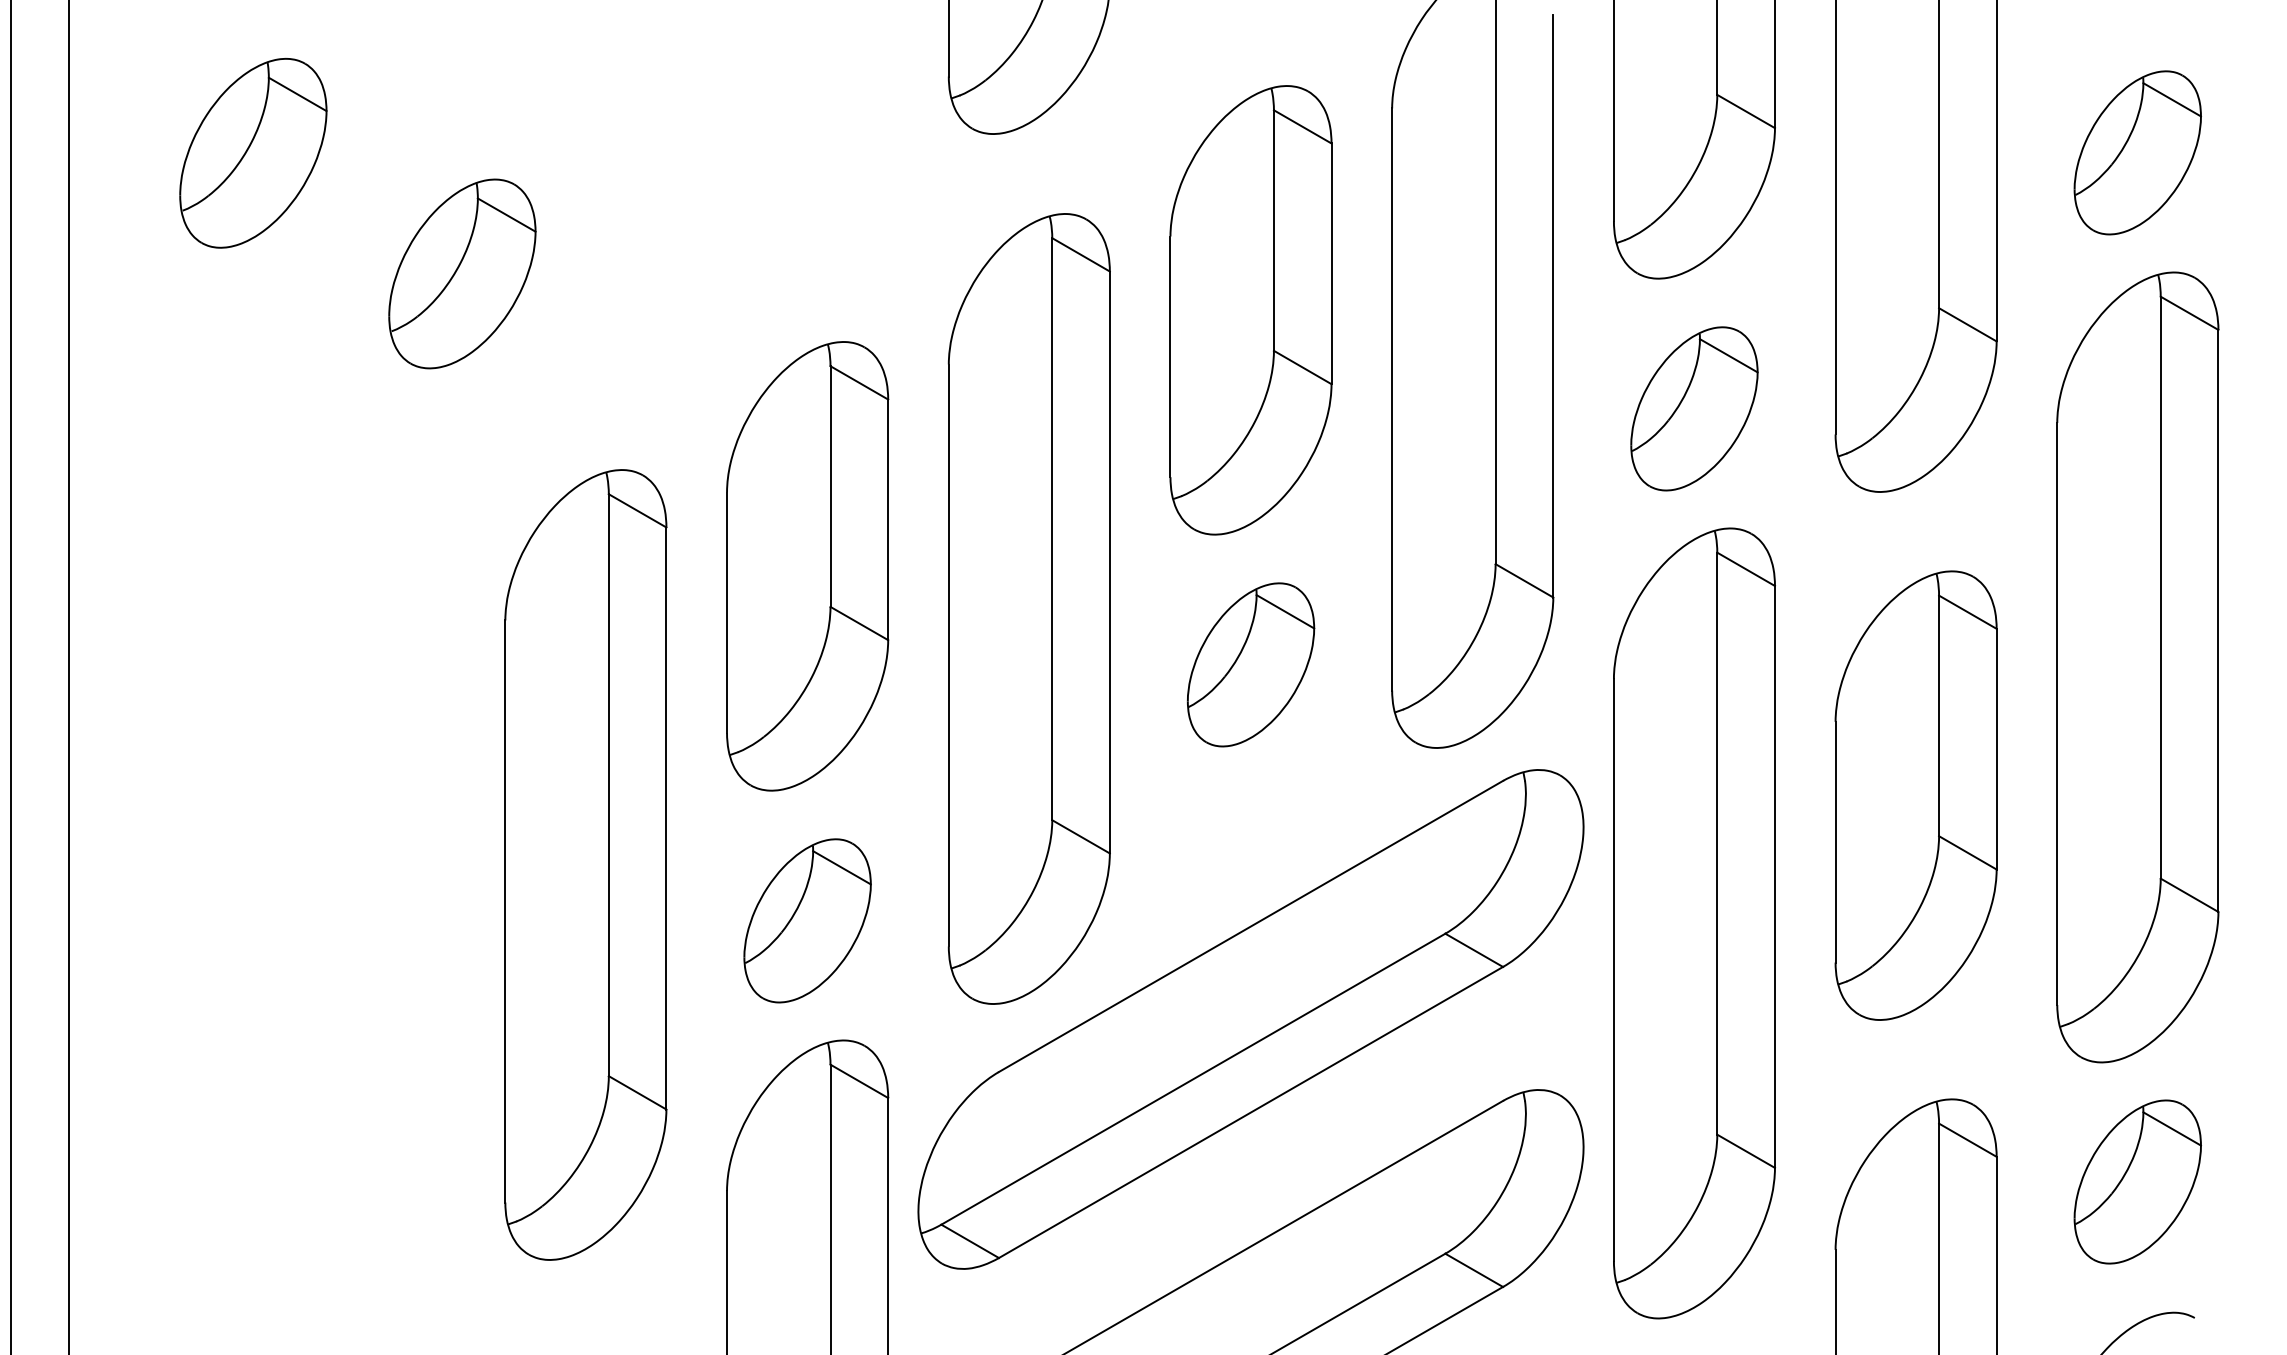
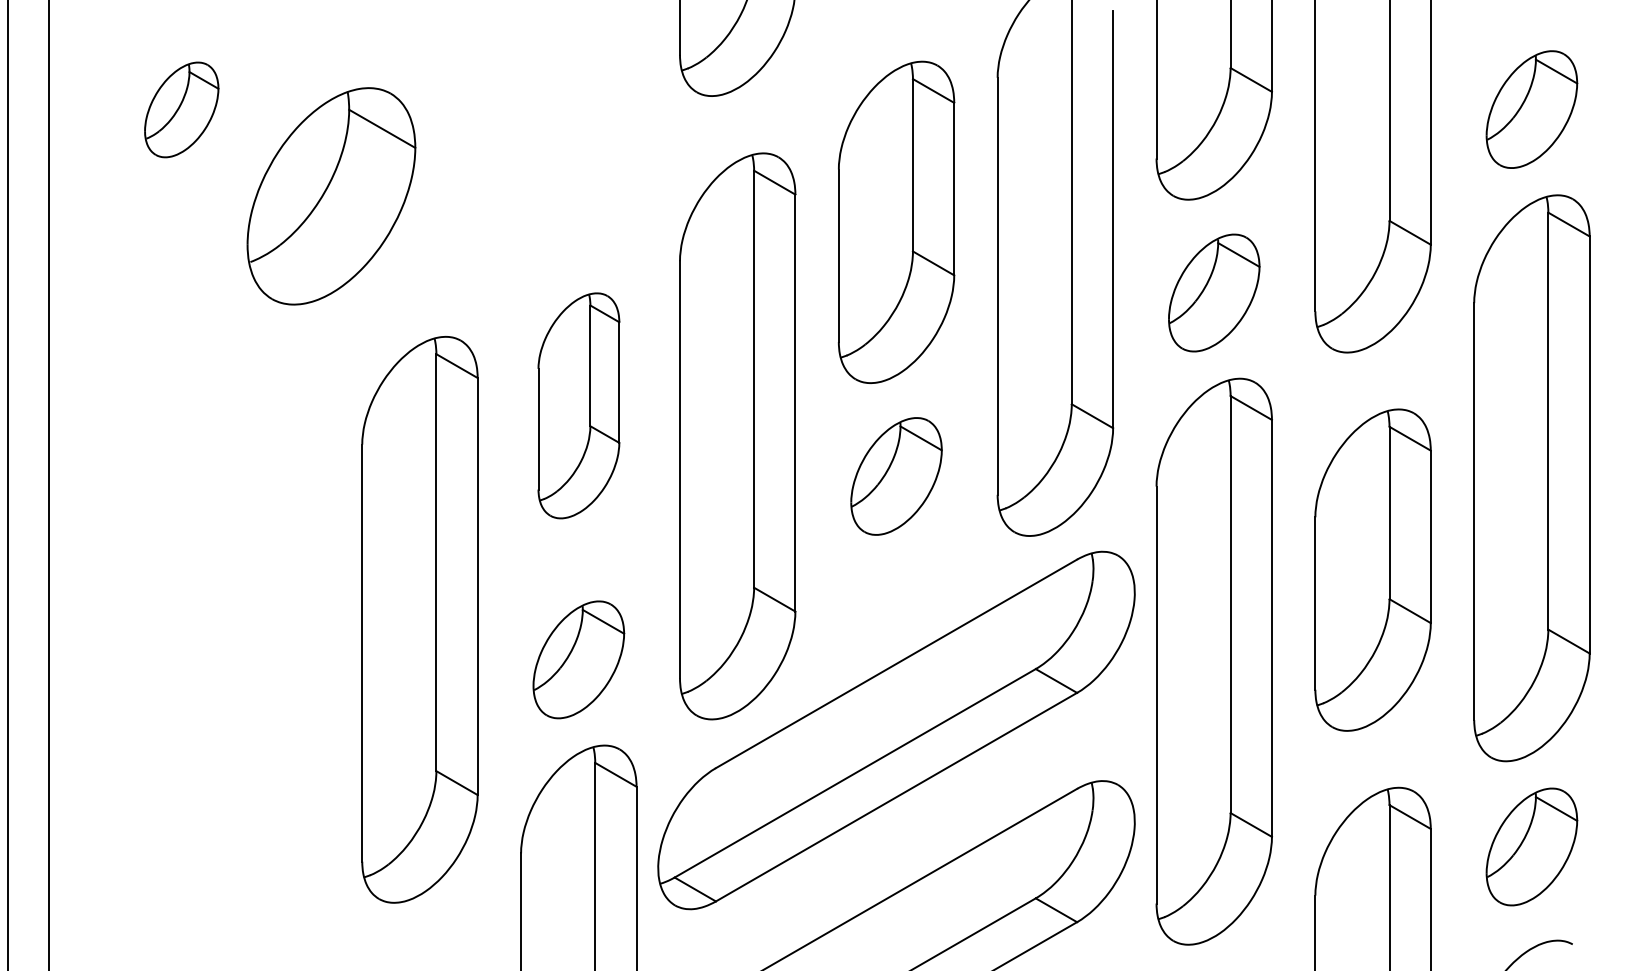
part: (253, 153) -> (181, 110), size x0.7
part: (462, 273) -> (331, 196), size x1.6
part: (807, 566) -> (578, 405), size x0.7

